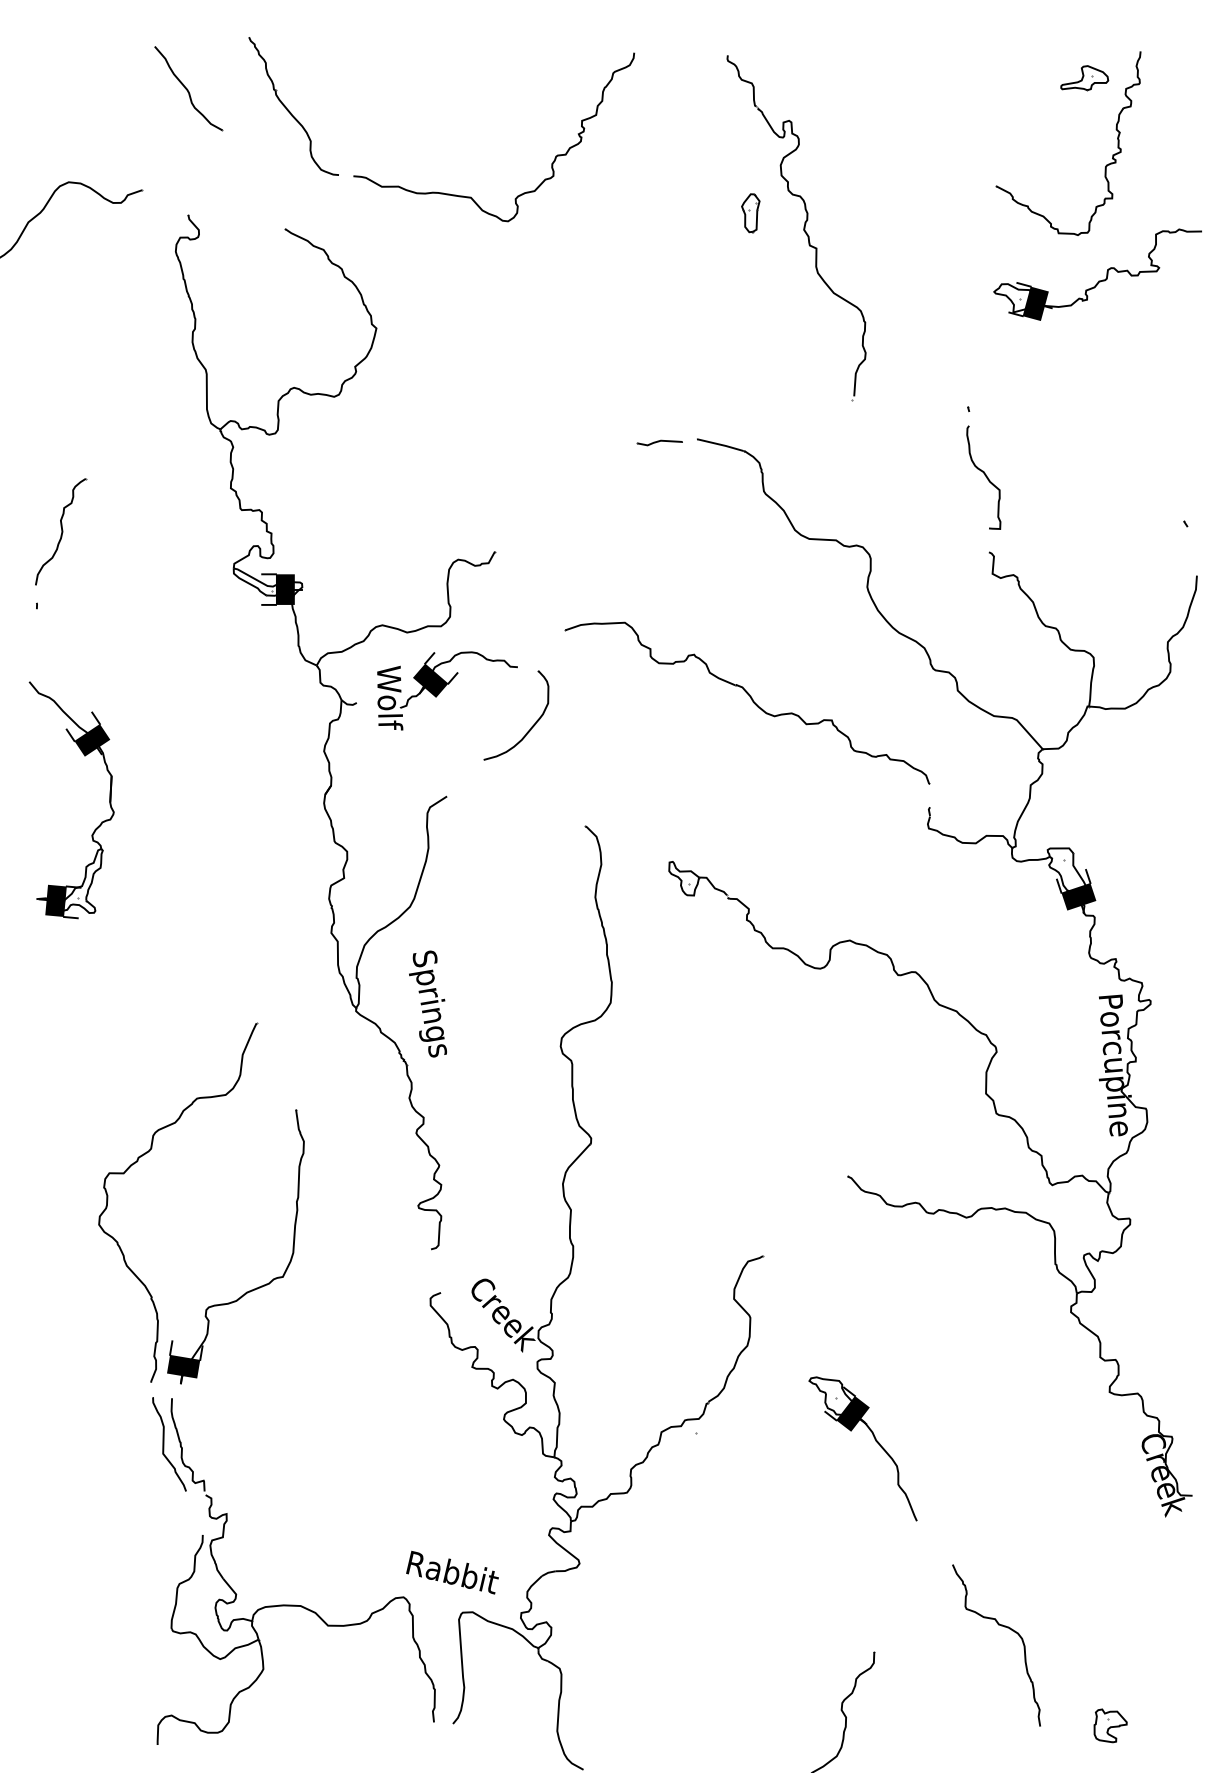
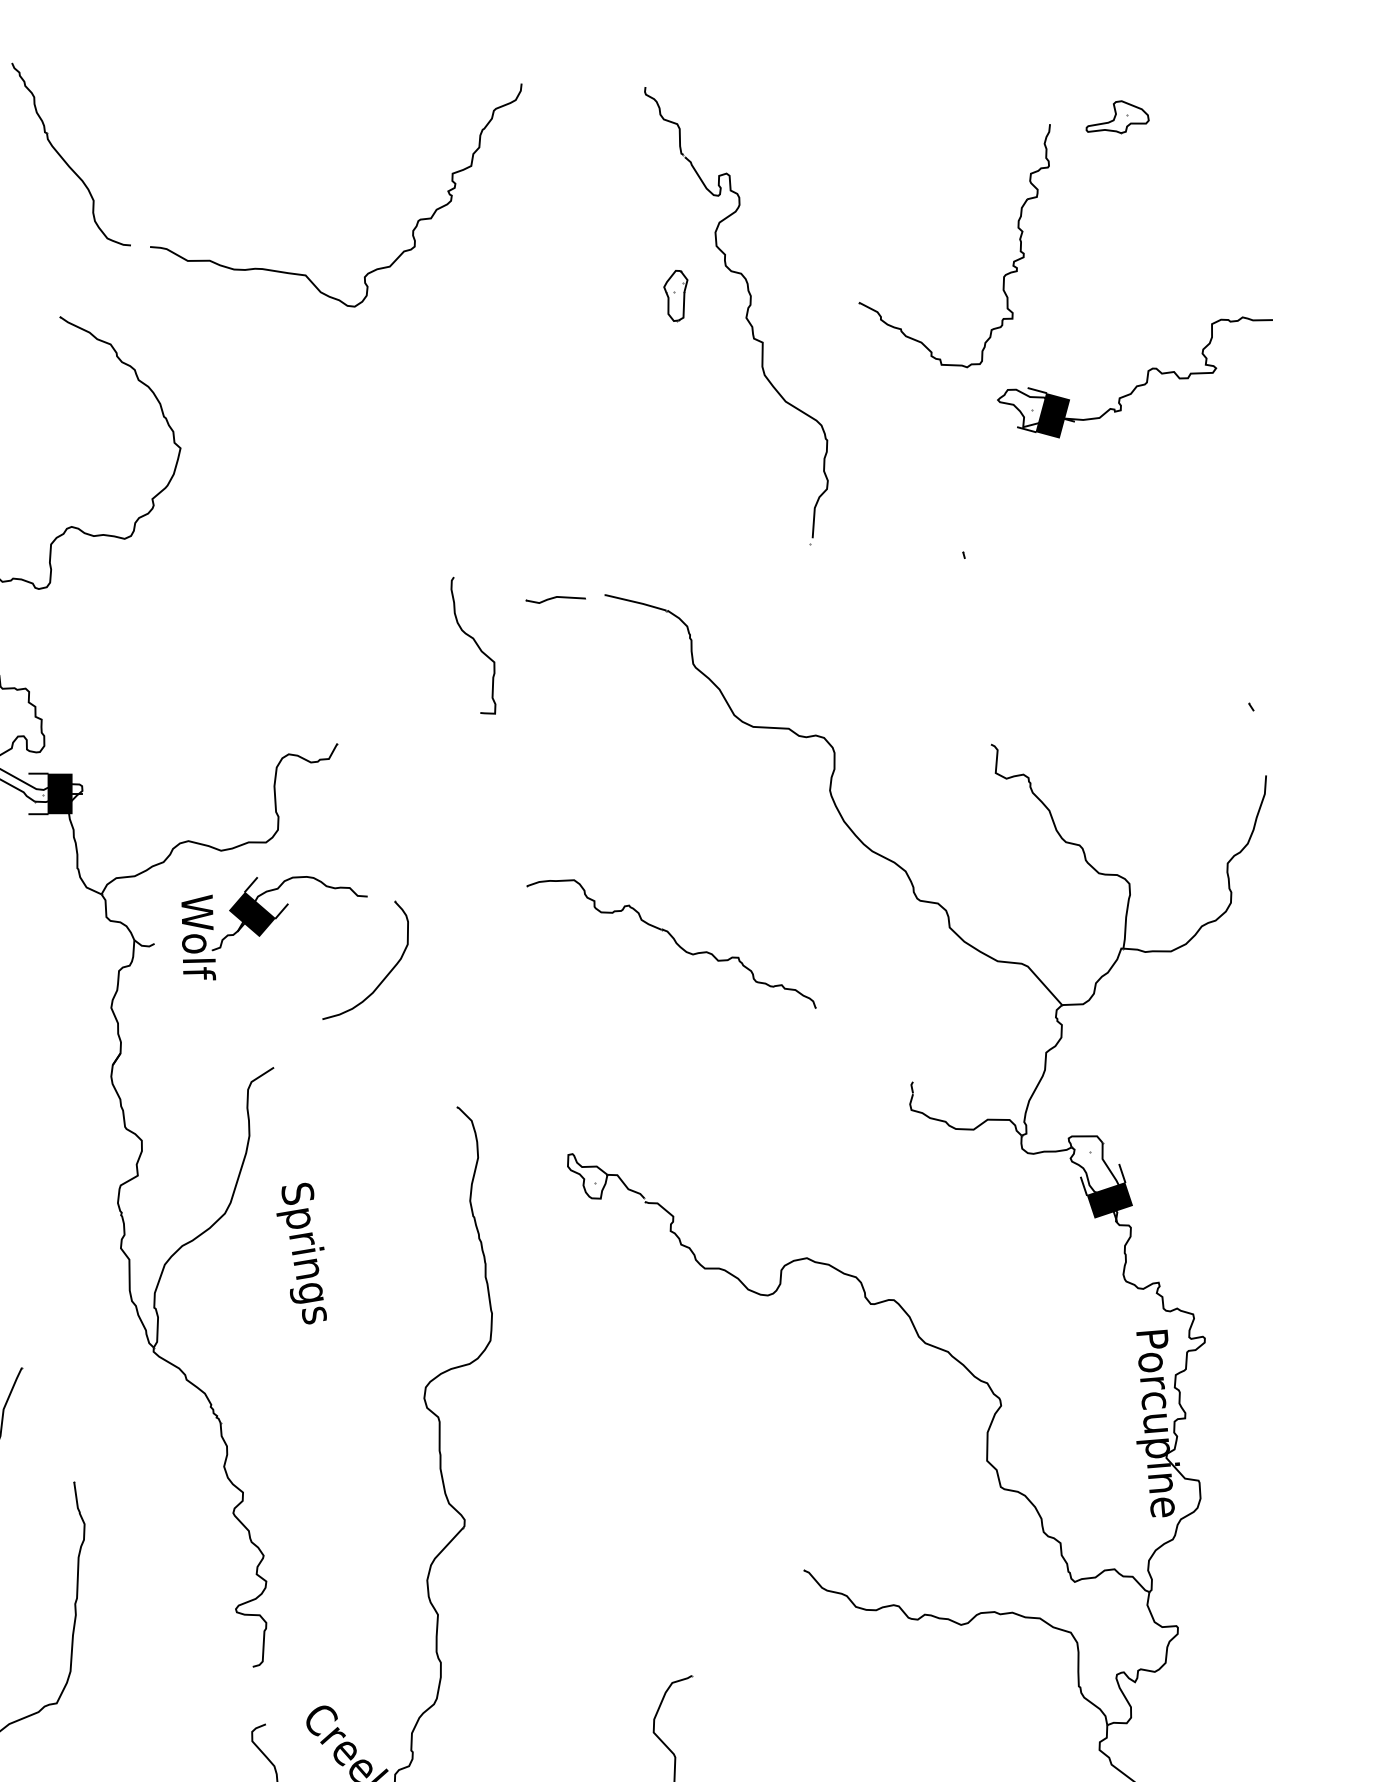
part: (1105, 165) -> (1003, 275), moved
curve: (984, 475) -> (474, 642), moved
part: (747, 702) -> (671, 943), size x0.6
text: (427, 1003) -> (301, 1252), moved

